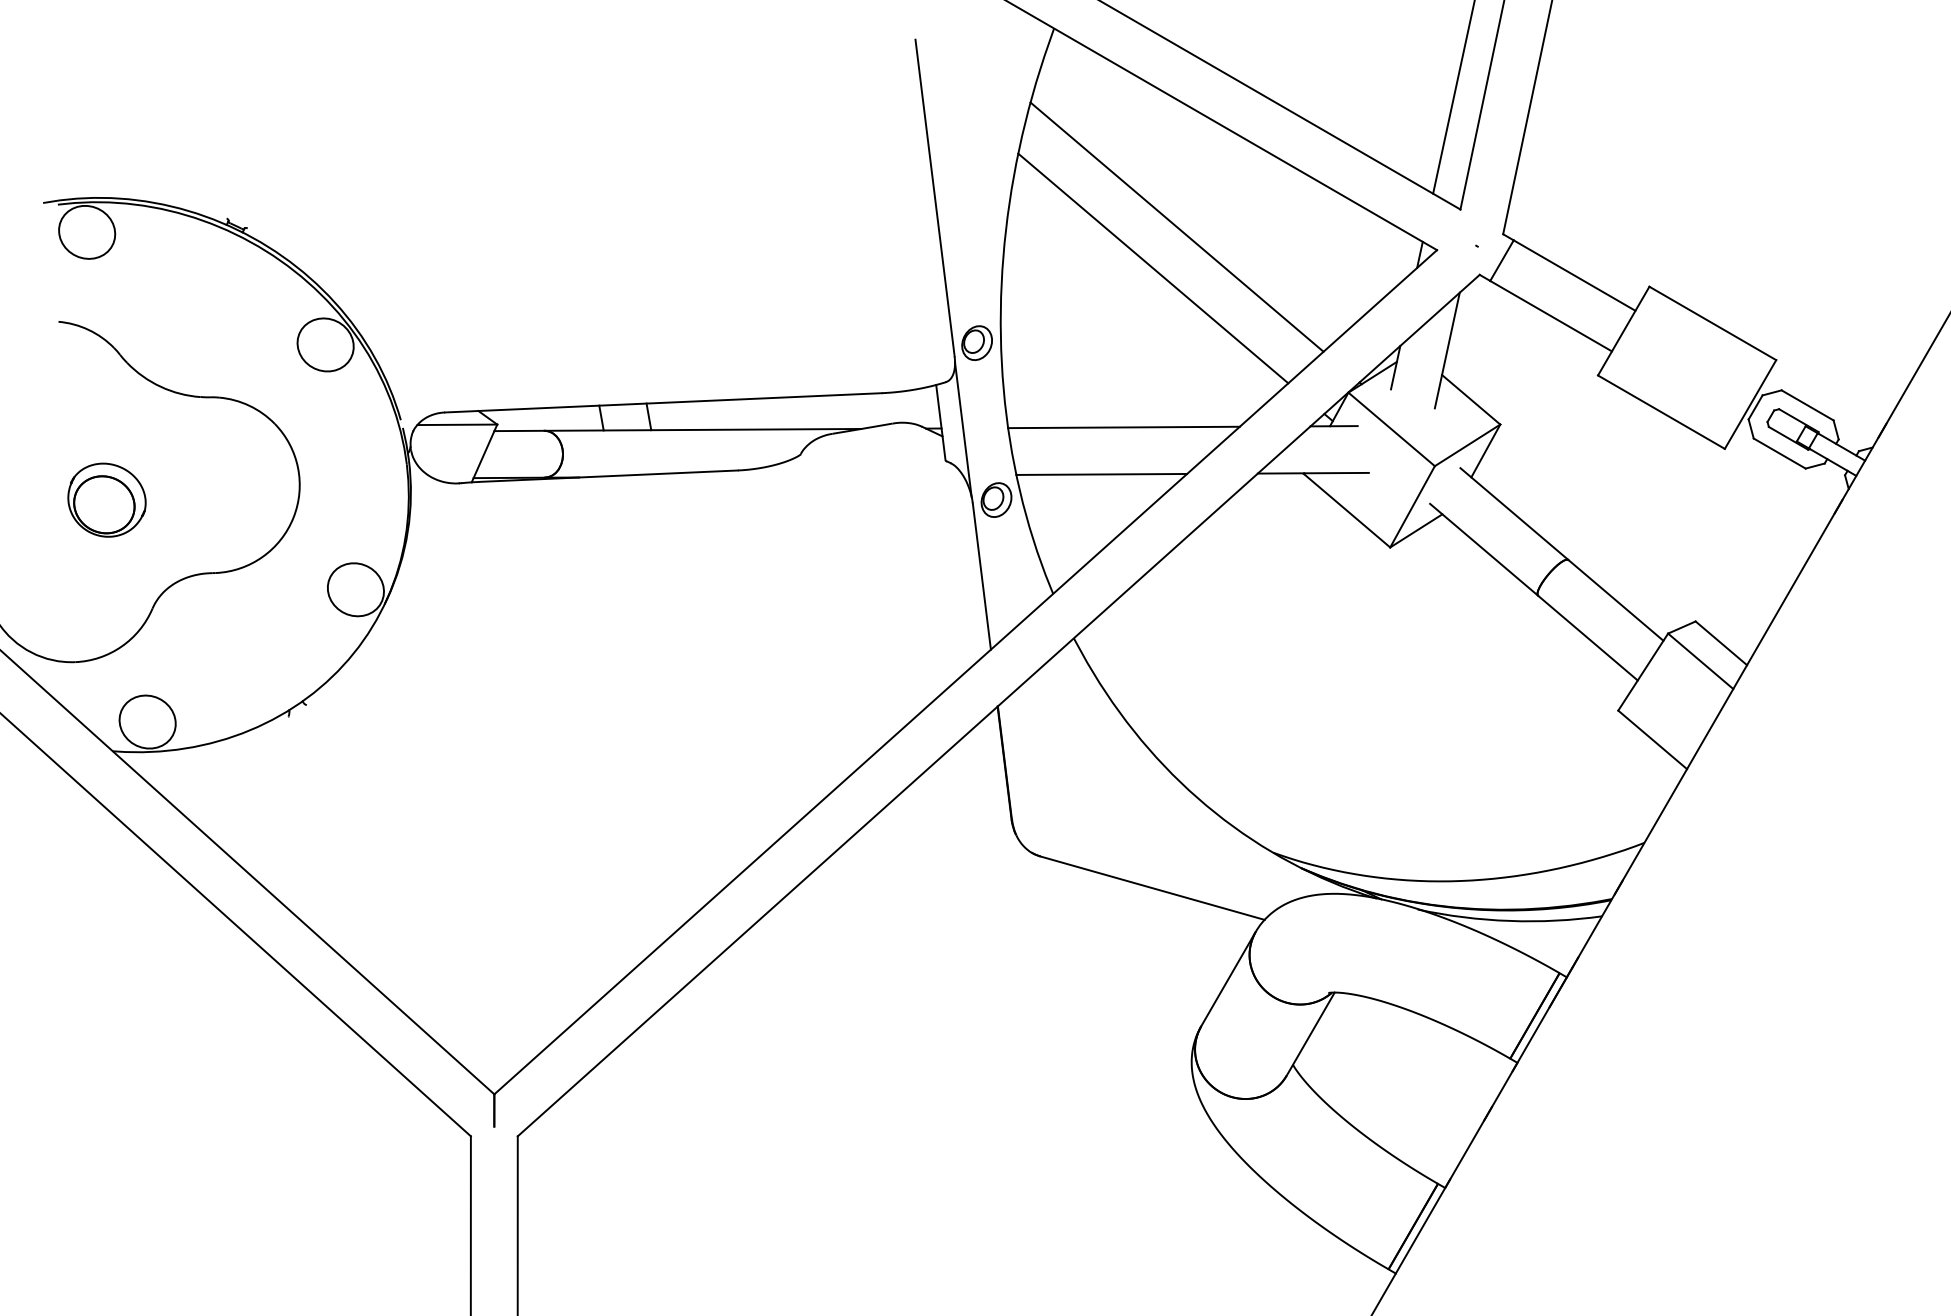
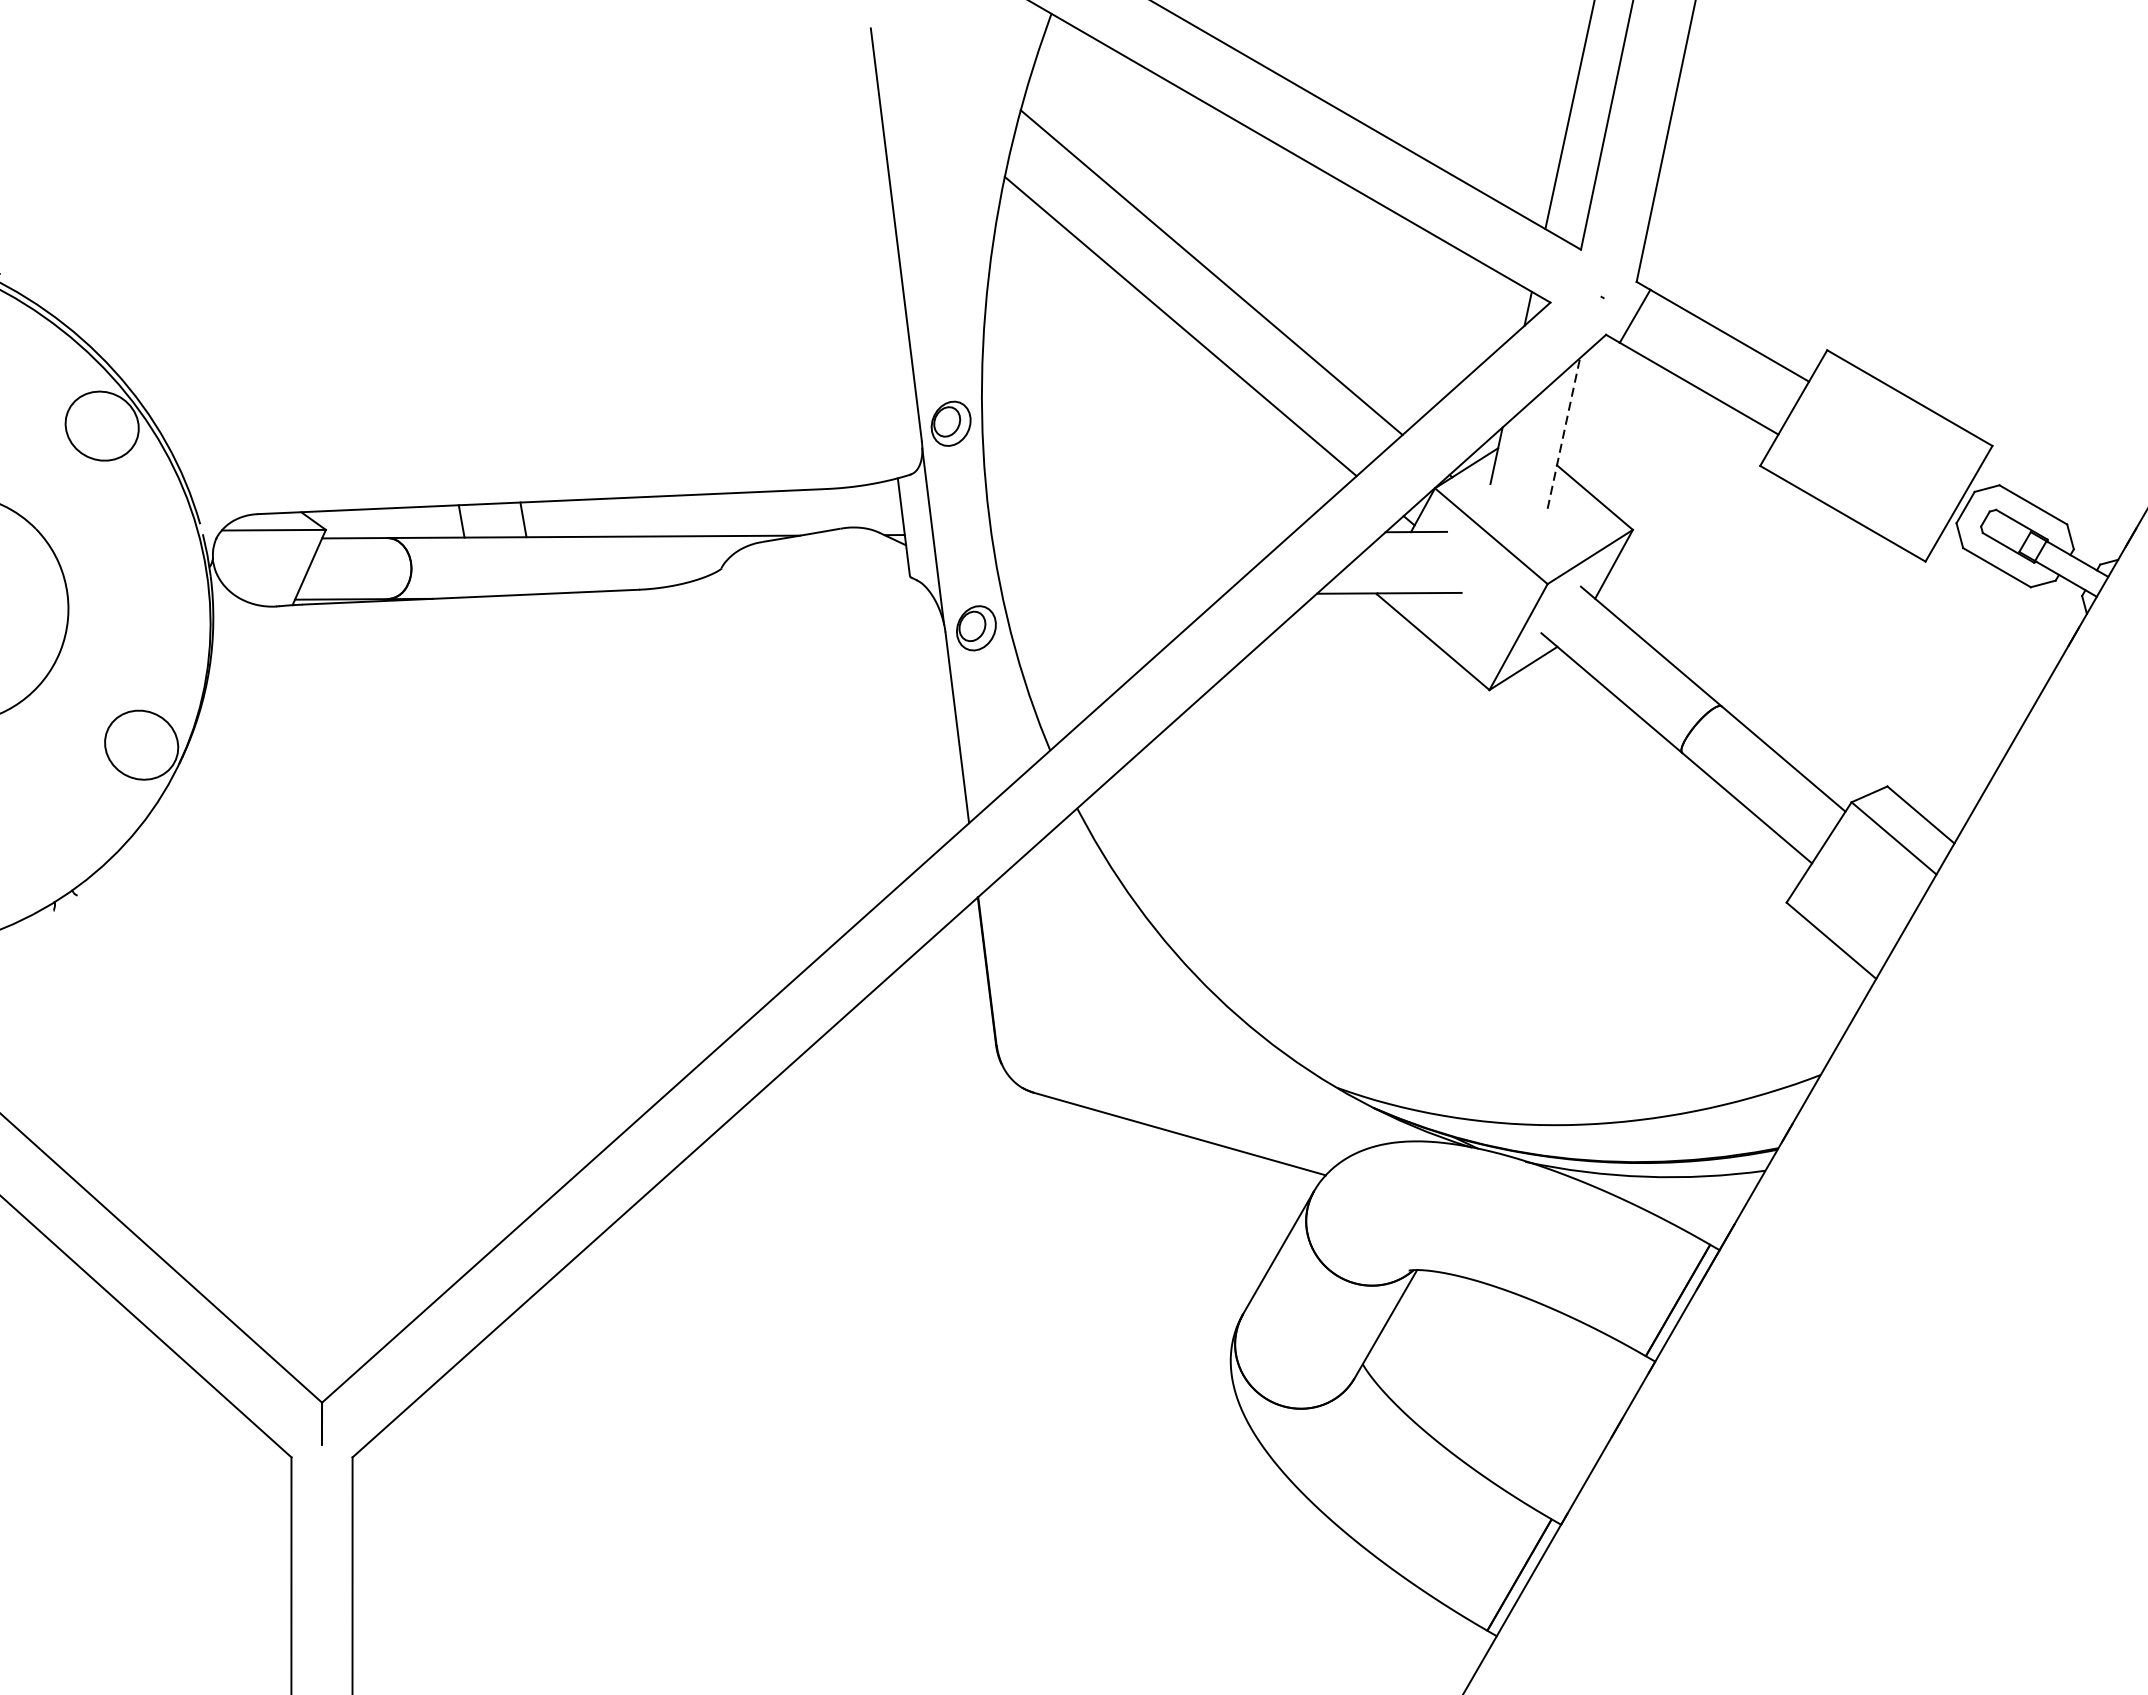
line: (1447, 350) -> (1564, 433), solid -> dashed
line: (1123, 427) -> (1141, 533), removed
line: (1101, 473) -> (1113, 593), removed

